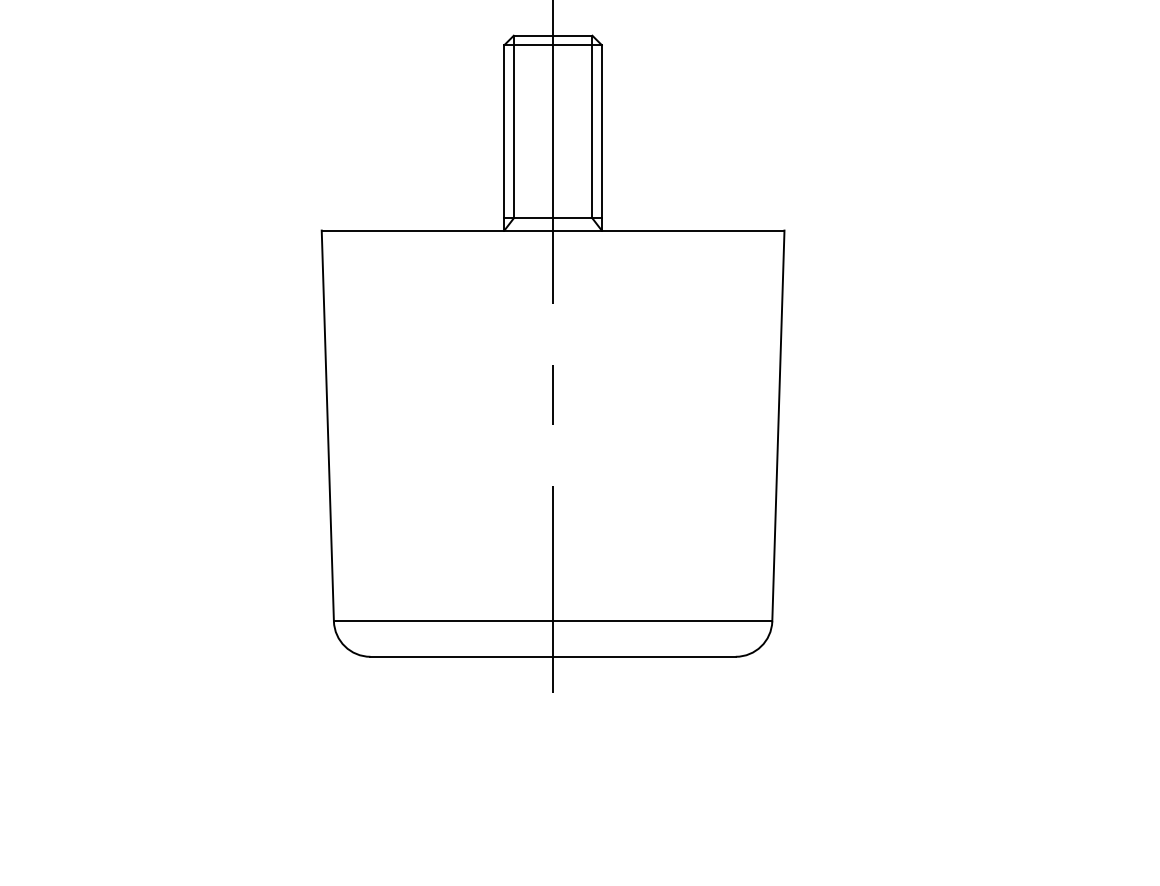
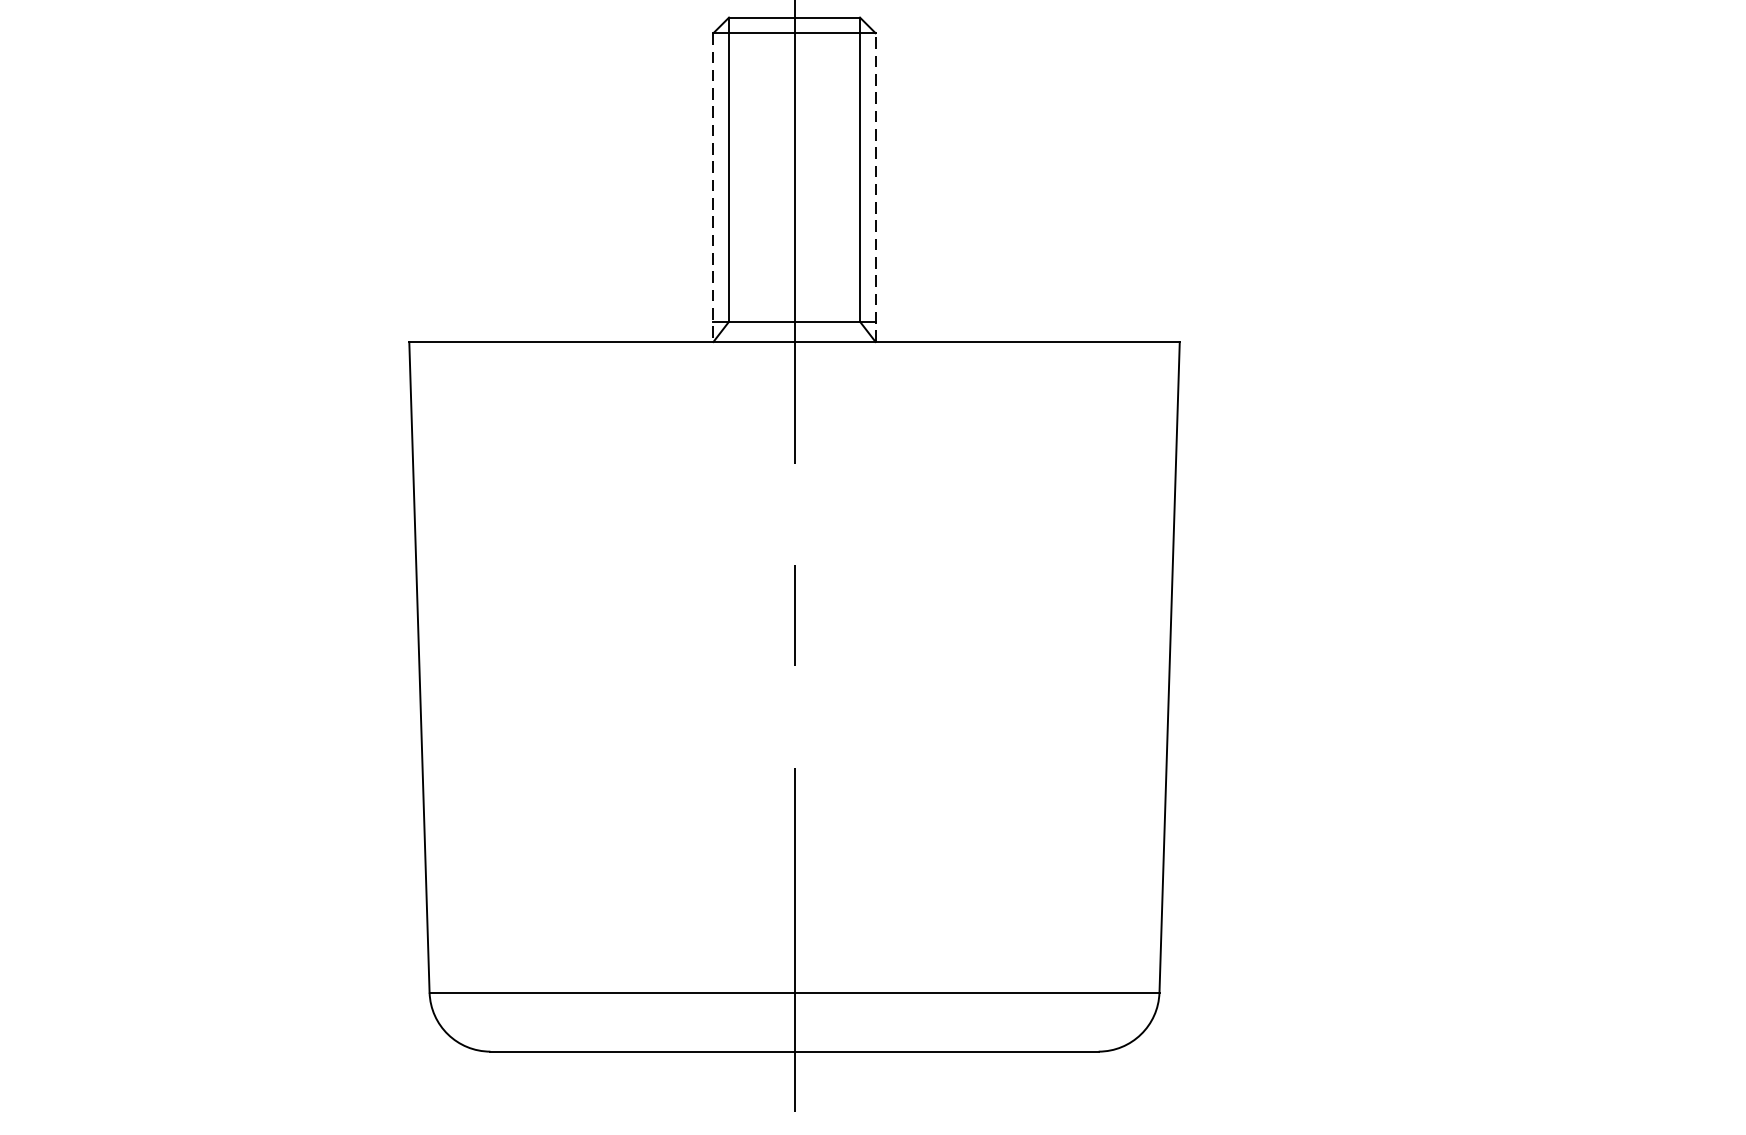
line: (504, 137) -> (713, 187), solid -> dashed
line: (601, 137) -> (875, 187), solid -> dashed

